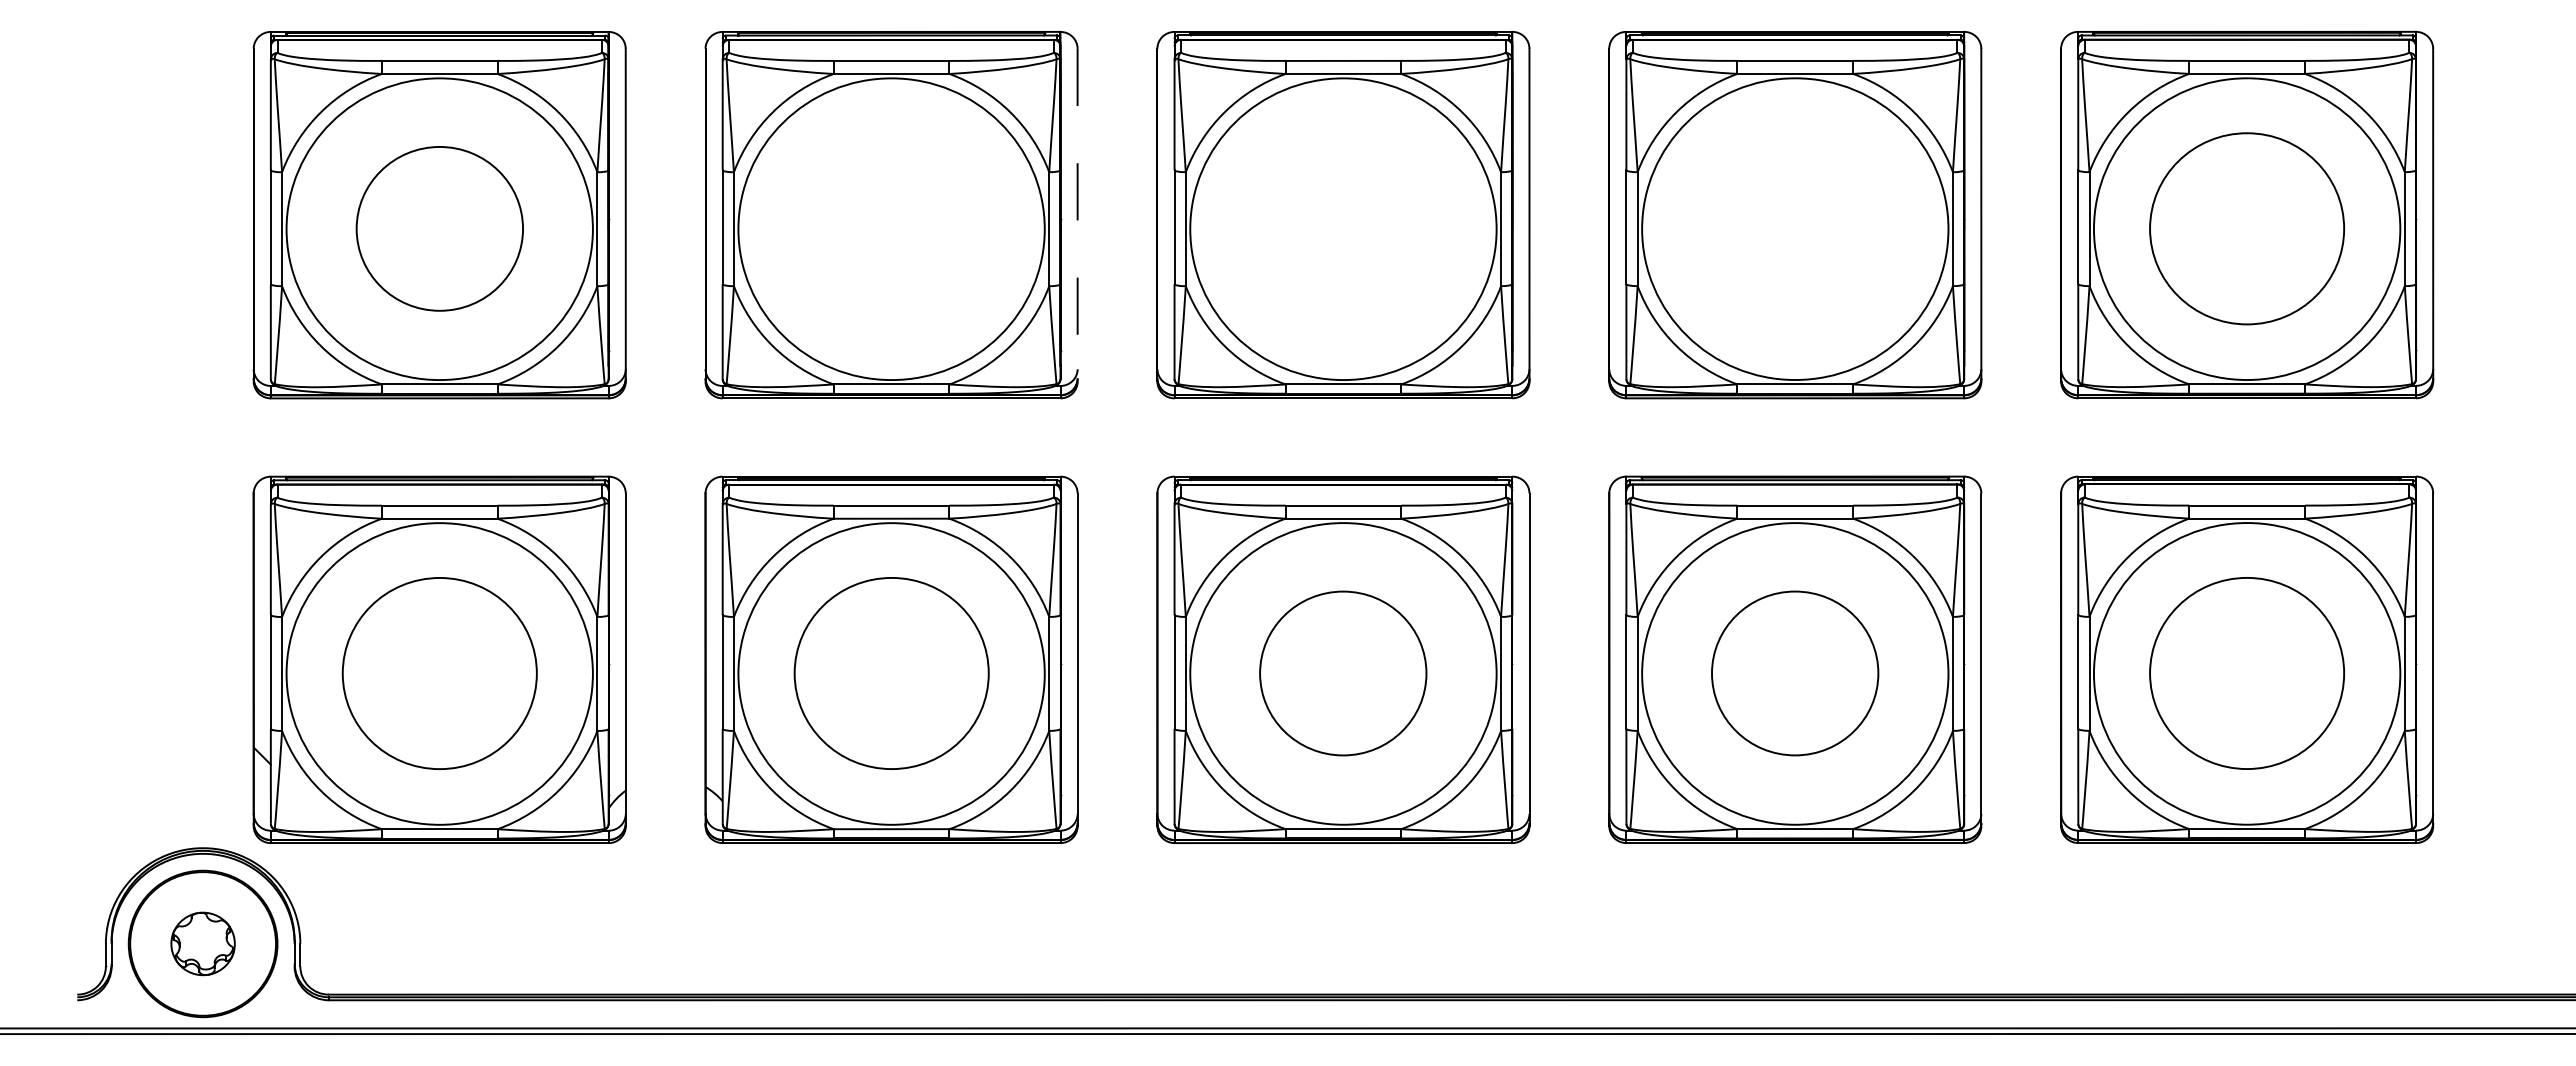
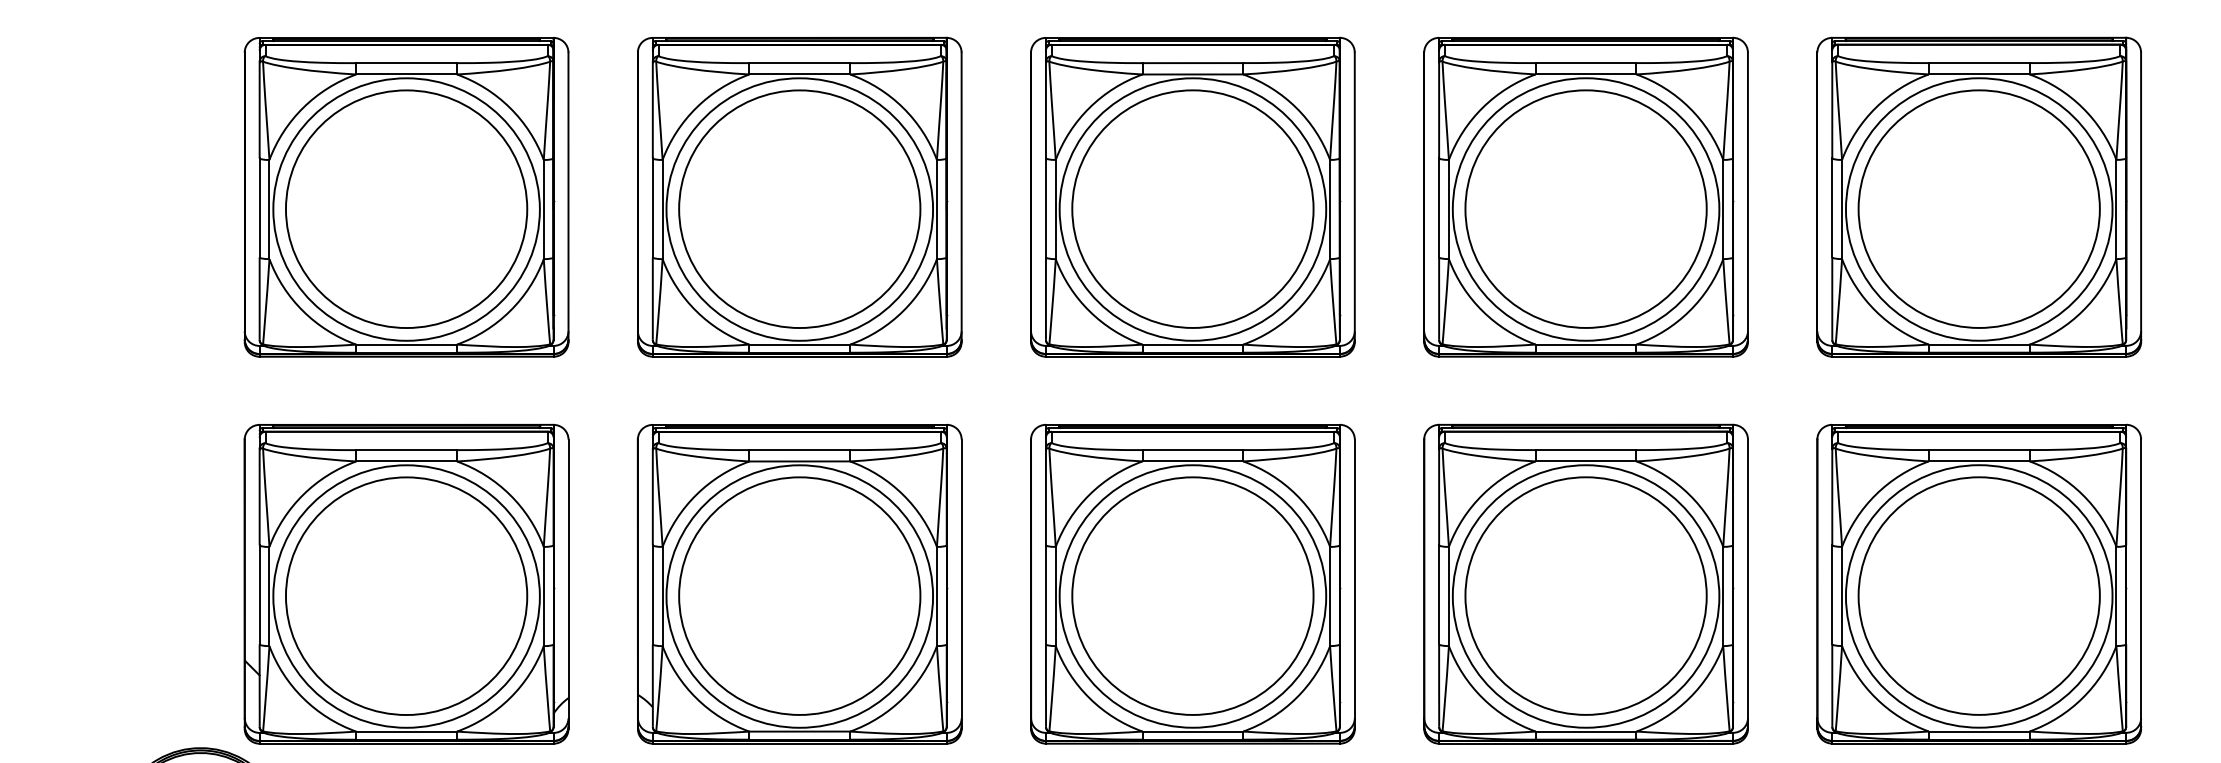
line: (1077, 215) -> (961, 197), dashed -> solid
part: (439, 228) -> (406, 208), size x1.67
part: (891, 228) -> (799, 208), added
part: (1342, 228) -> (1192, 208), added
part: (1794, 228) -> (1585, 208), added
part: (2246, 228) -> (1978, 208), size x1.43
part: (439, 673) -> (406, 596), size x1.43
part: (891, 673) -> (799, 596), size x1.43
part: (1342, 673) -> (1192, 596), size x1.67
part: (1794, 673) -> (1585, 596), size x1.67
part: (2246, 673) -> (1978, 596), size x1.43

